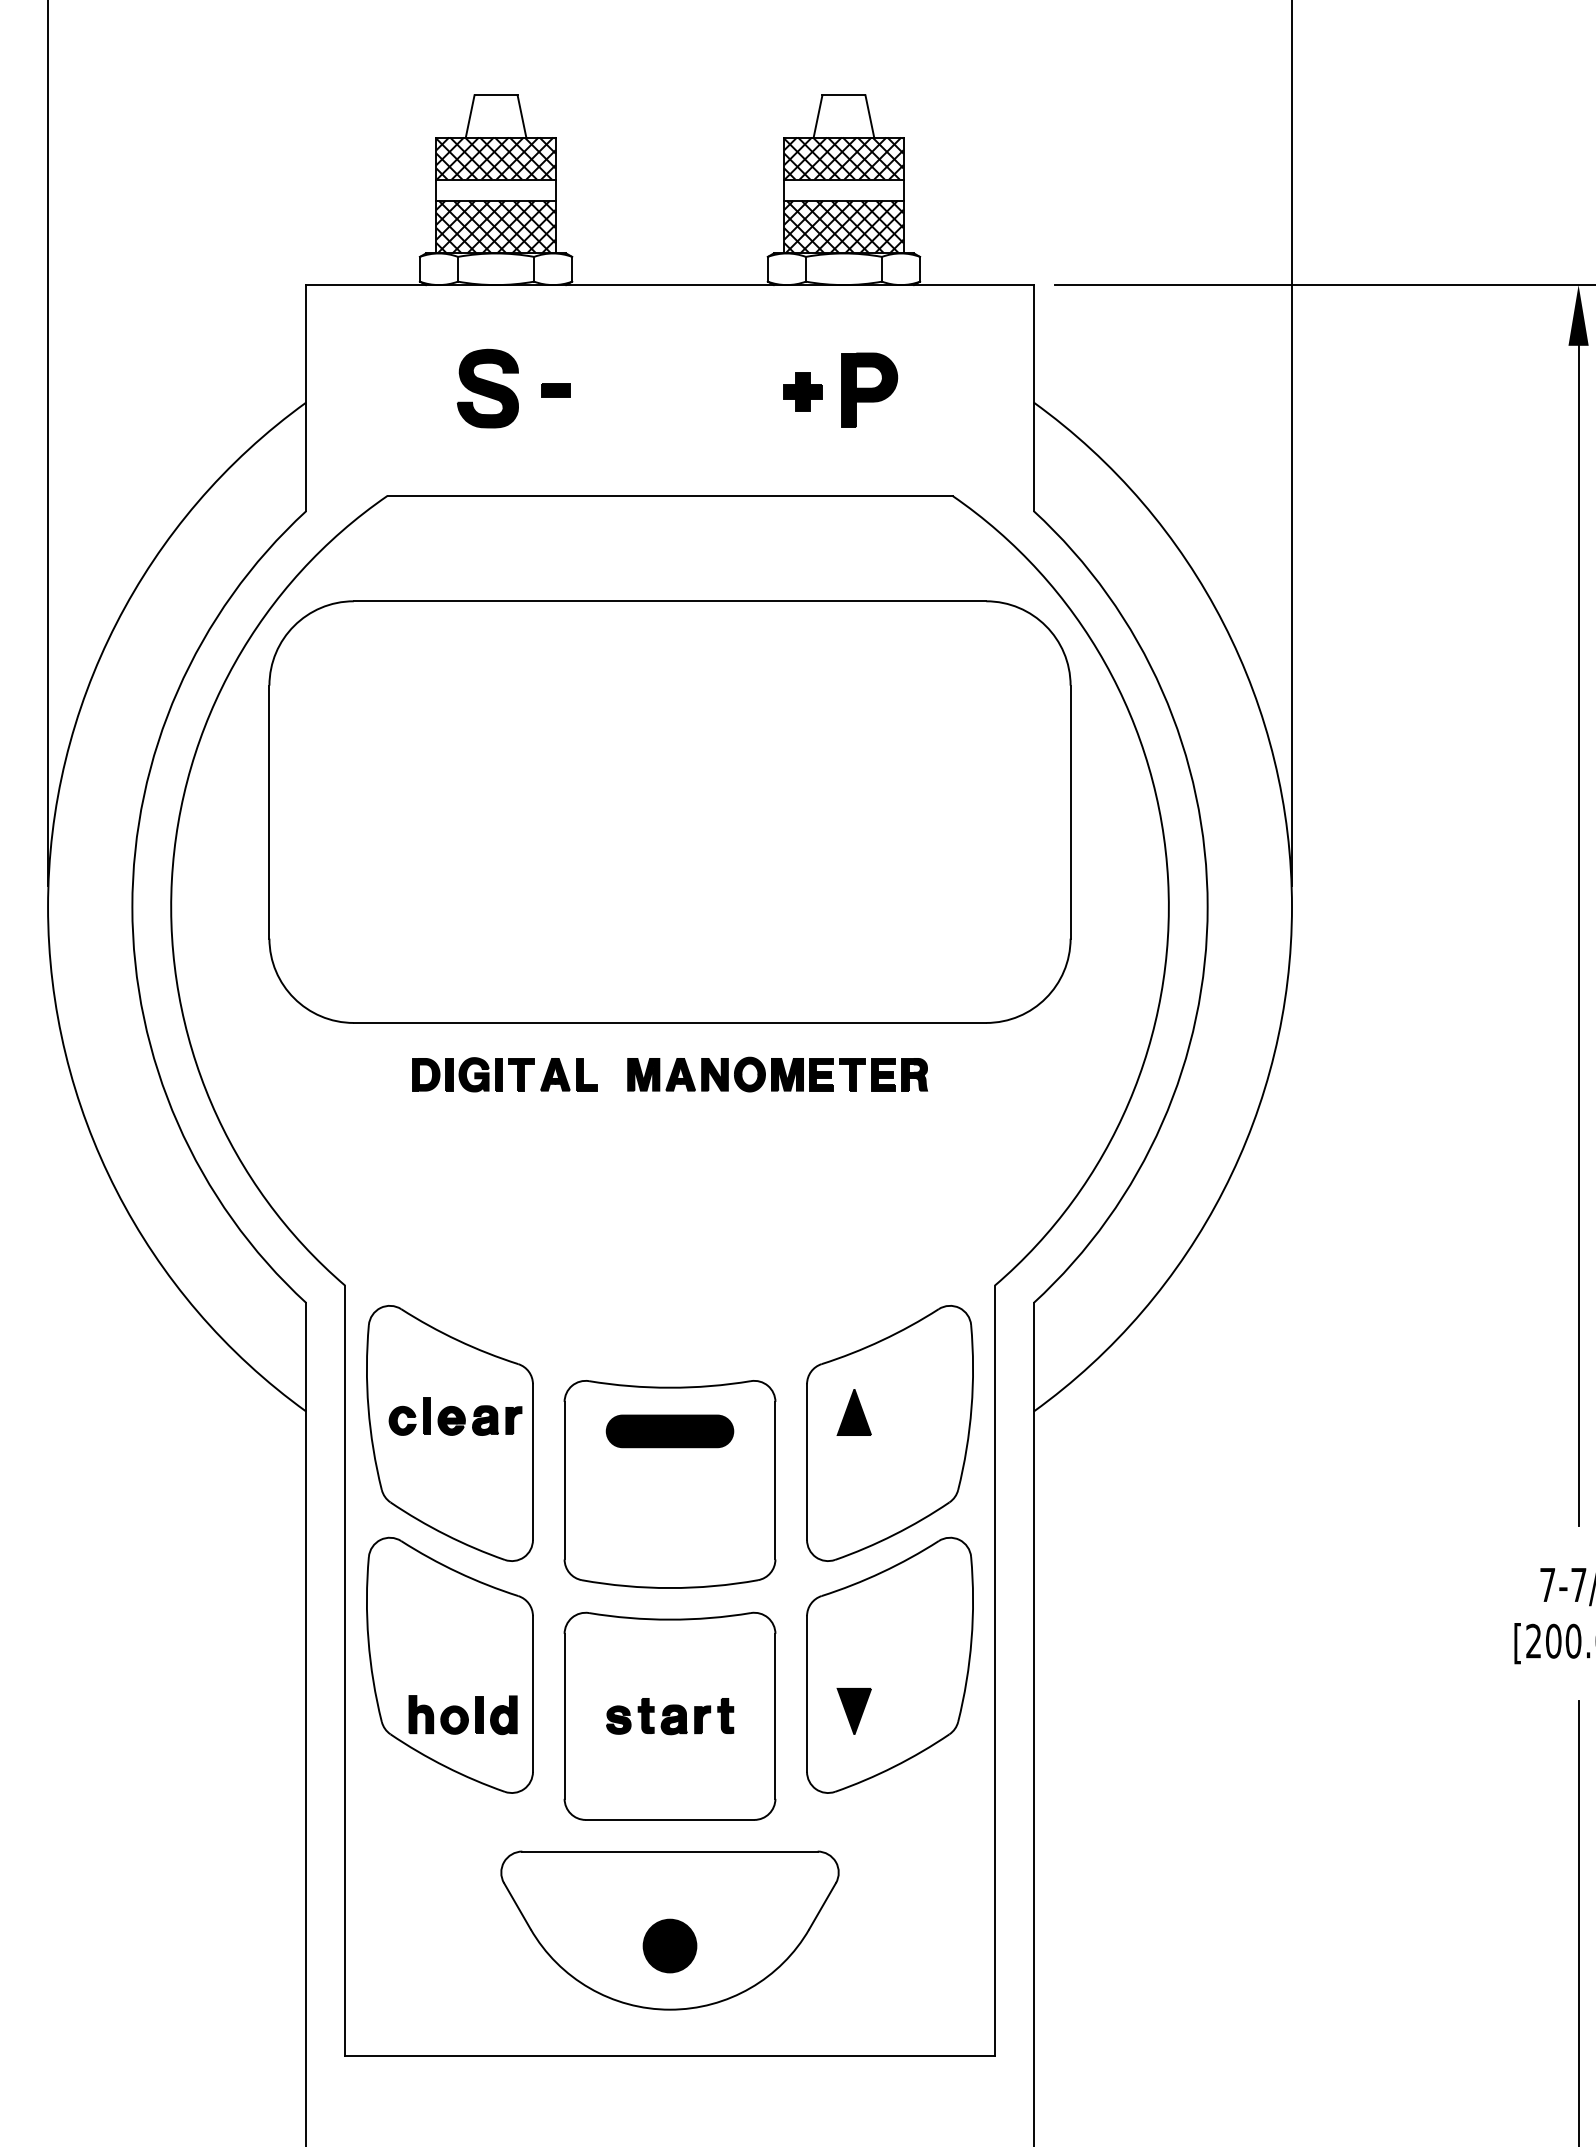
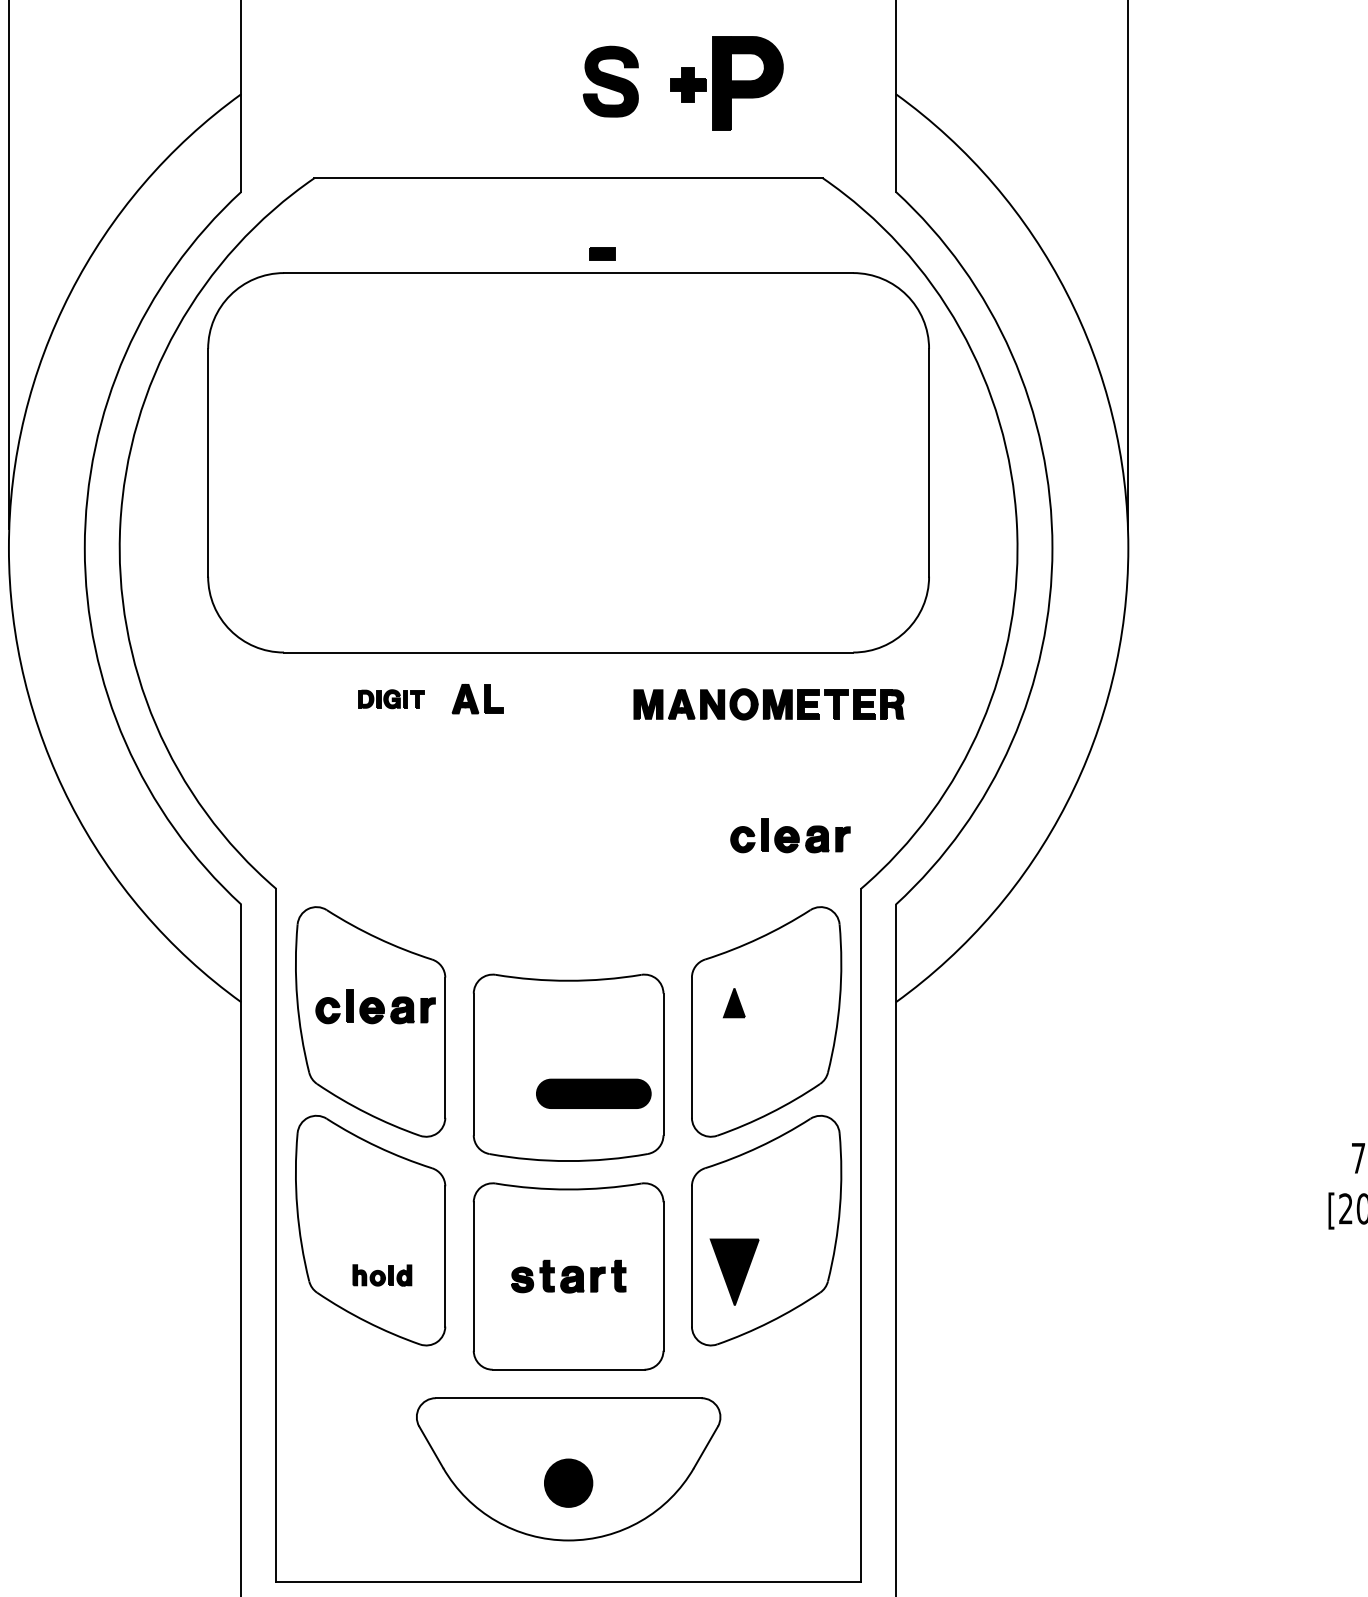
part: (487, 388) -> (610, 81), moved
part: (869, 389) -> (748, 82), size x1.4
part: (555, 390) -> (602, 254), moved
part: (473, 1074) -> (391, 698), size x0.6
part: (777, 1074) -> (768, 704), moved
part: (916, 1226) -> (790, 835), added
part: (853, 1412) -> (733, 1003), size x0.7
part: (669, 1431) -> (593, 1093), moved
part: (853, 1711) -> (733, 1272), size x1.6
part: (462, 1715) -> (381, 1275), size x0.6

